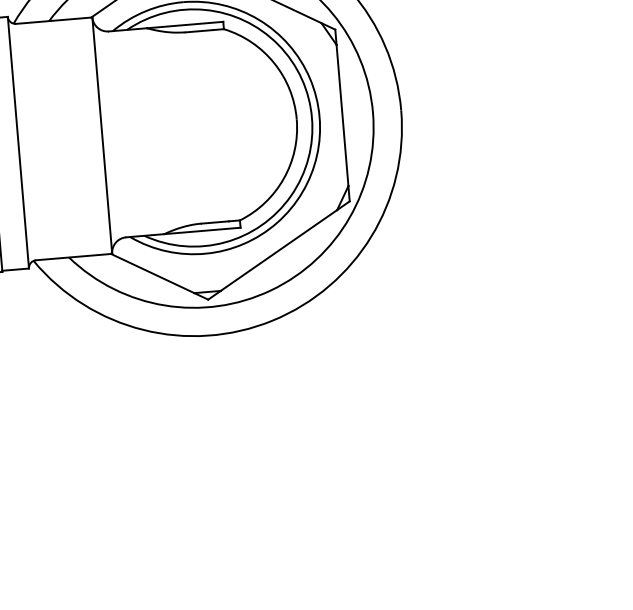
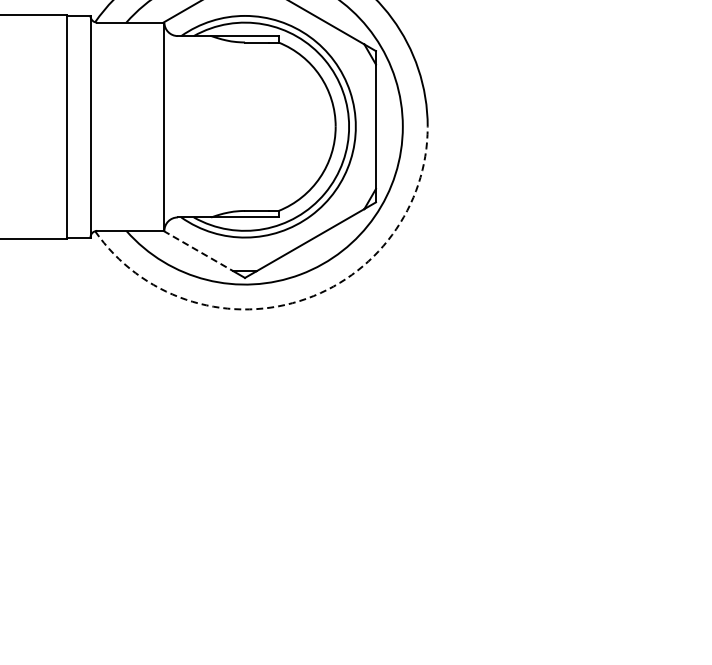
line: (152, 274) -> (198, 251), solid -> dashed
arc: (272, 321) -> (299, 301), solid -> dashed

